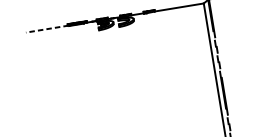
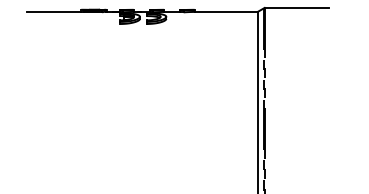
line: (47, 28) -> (55, 11), dashed -> solid

